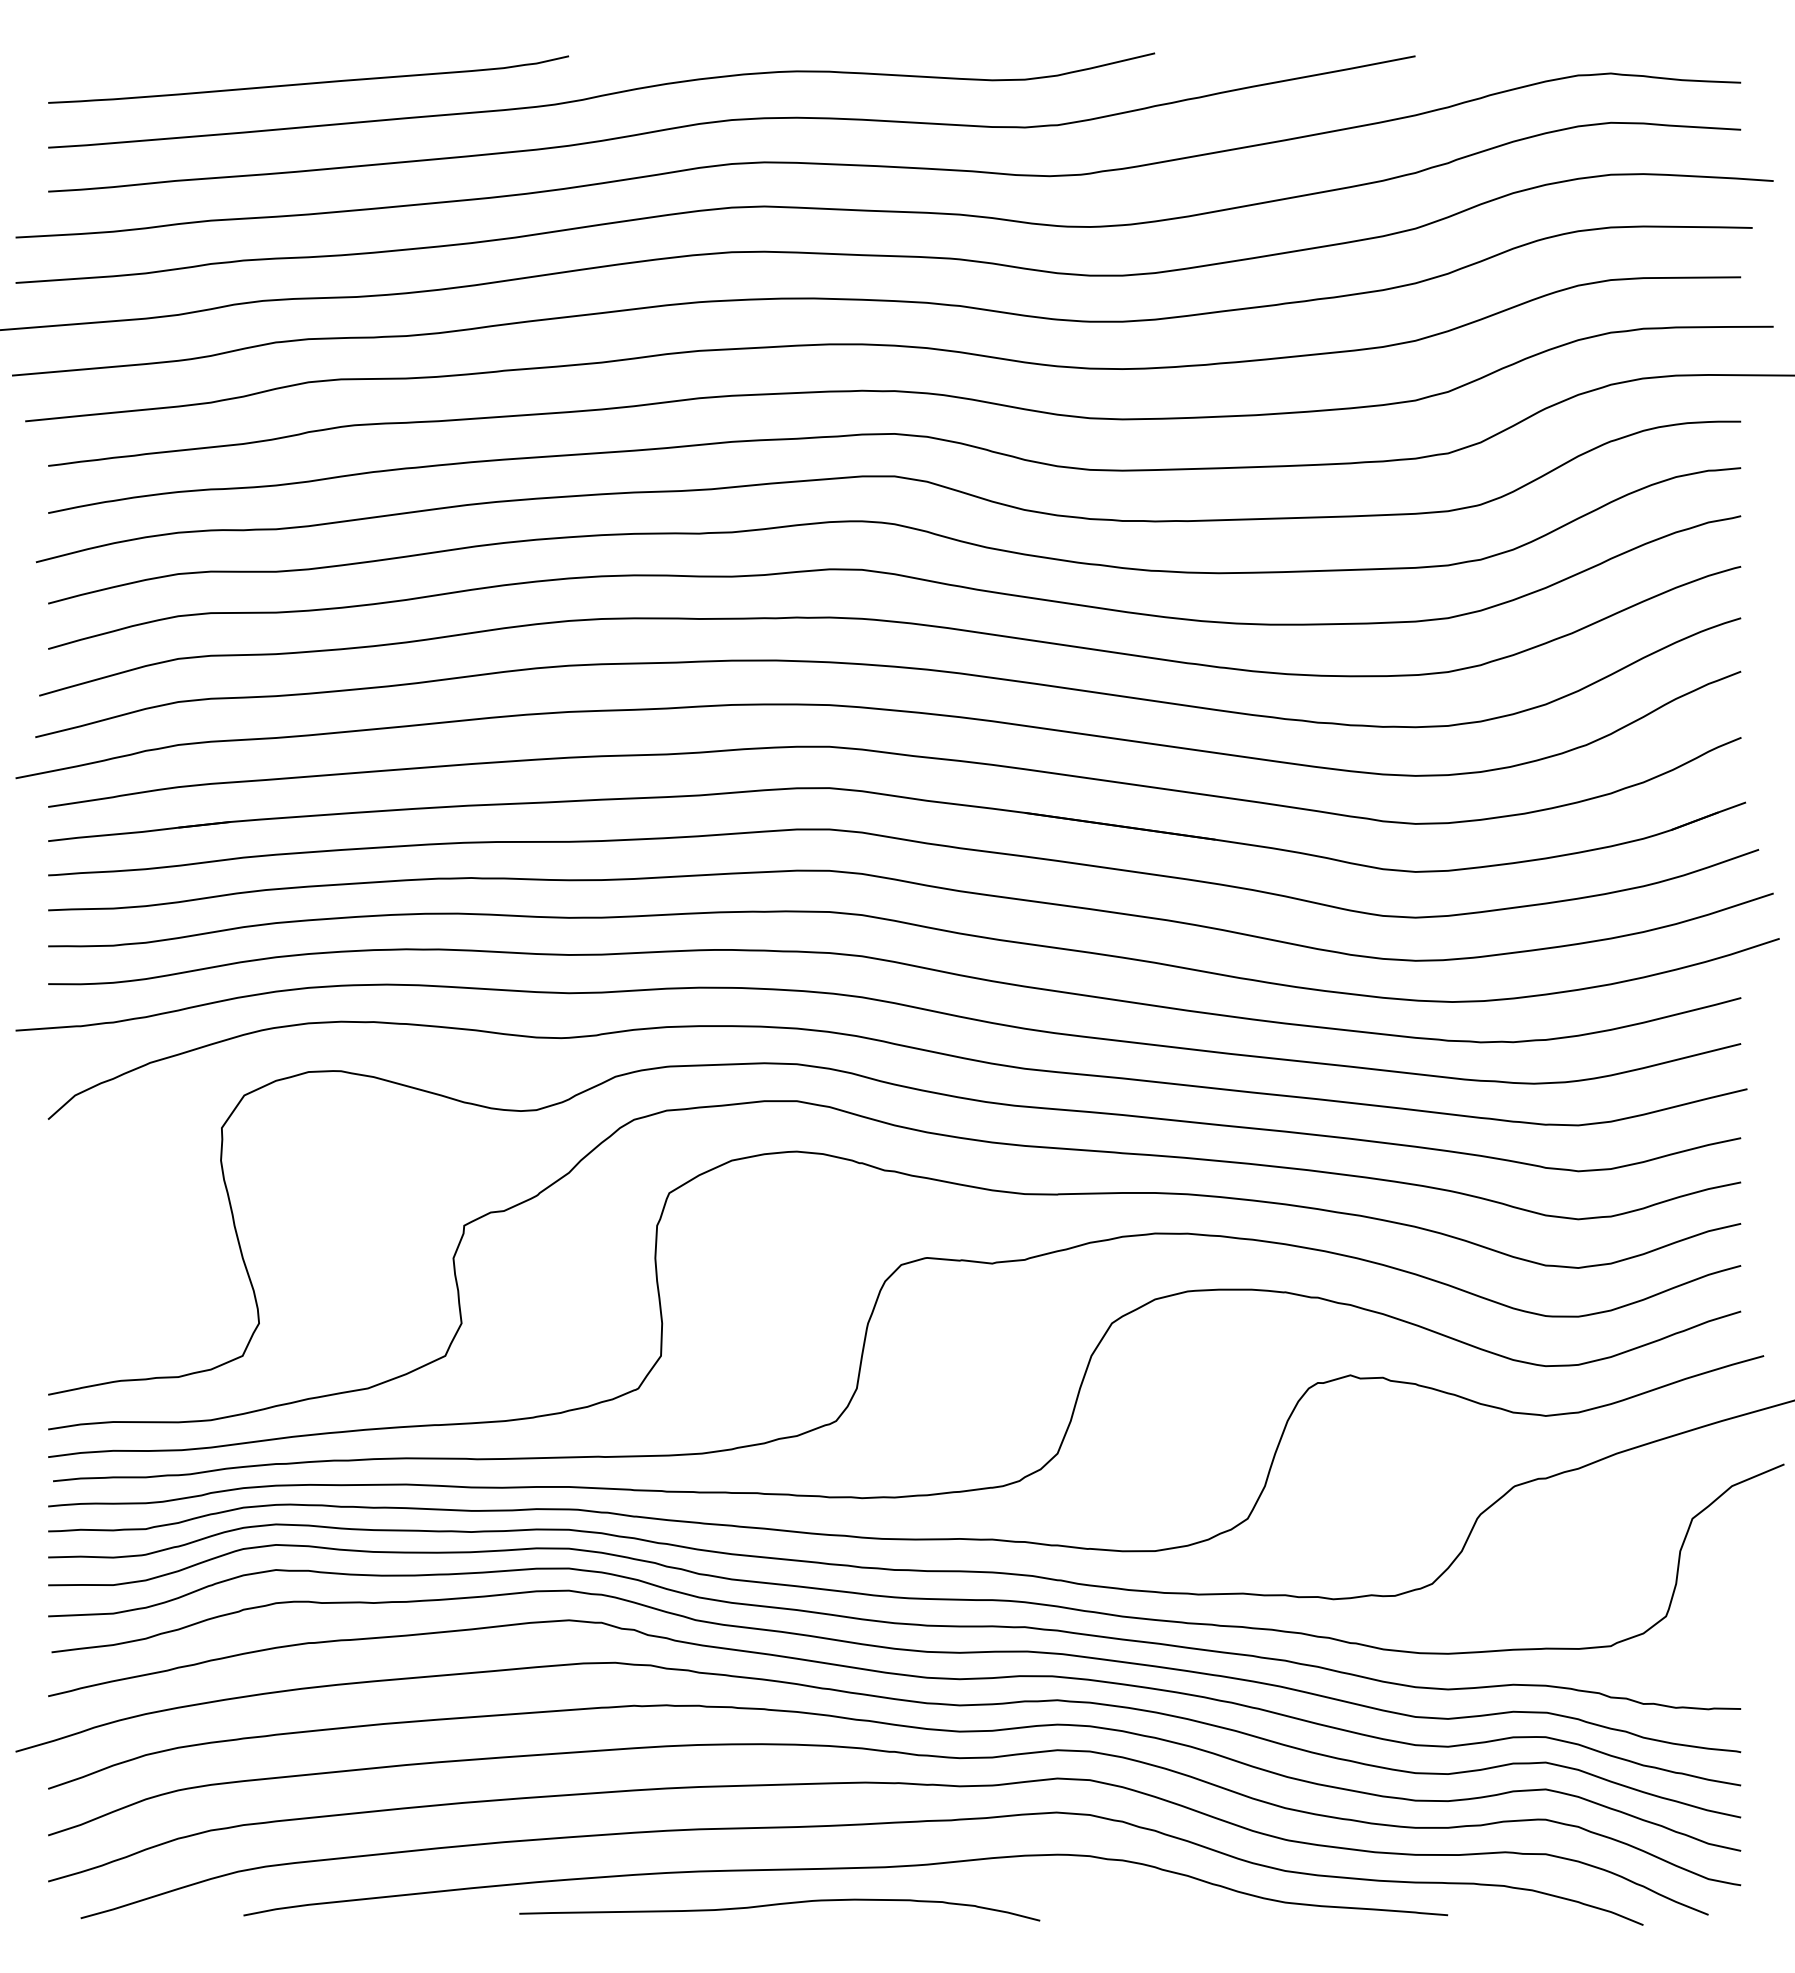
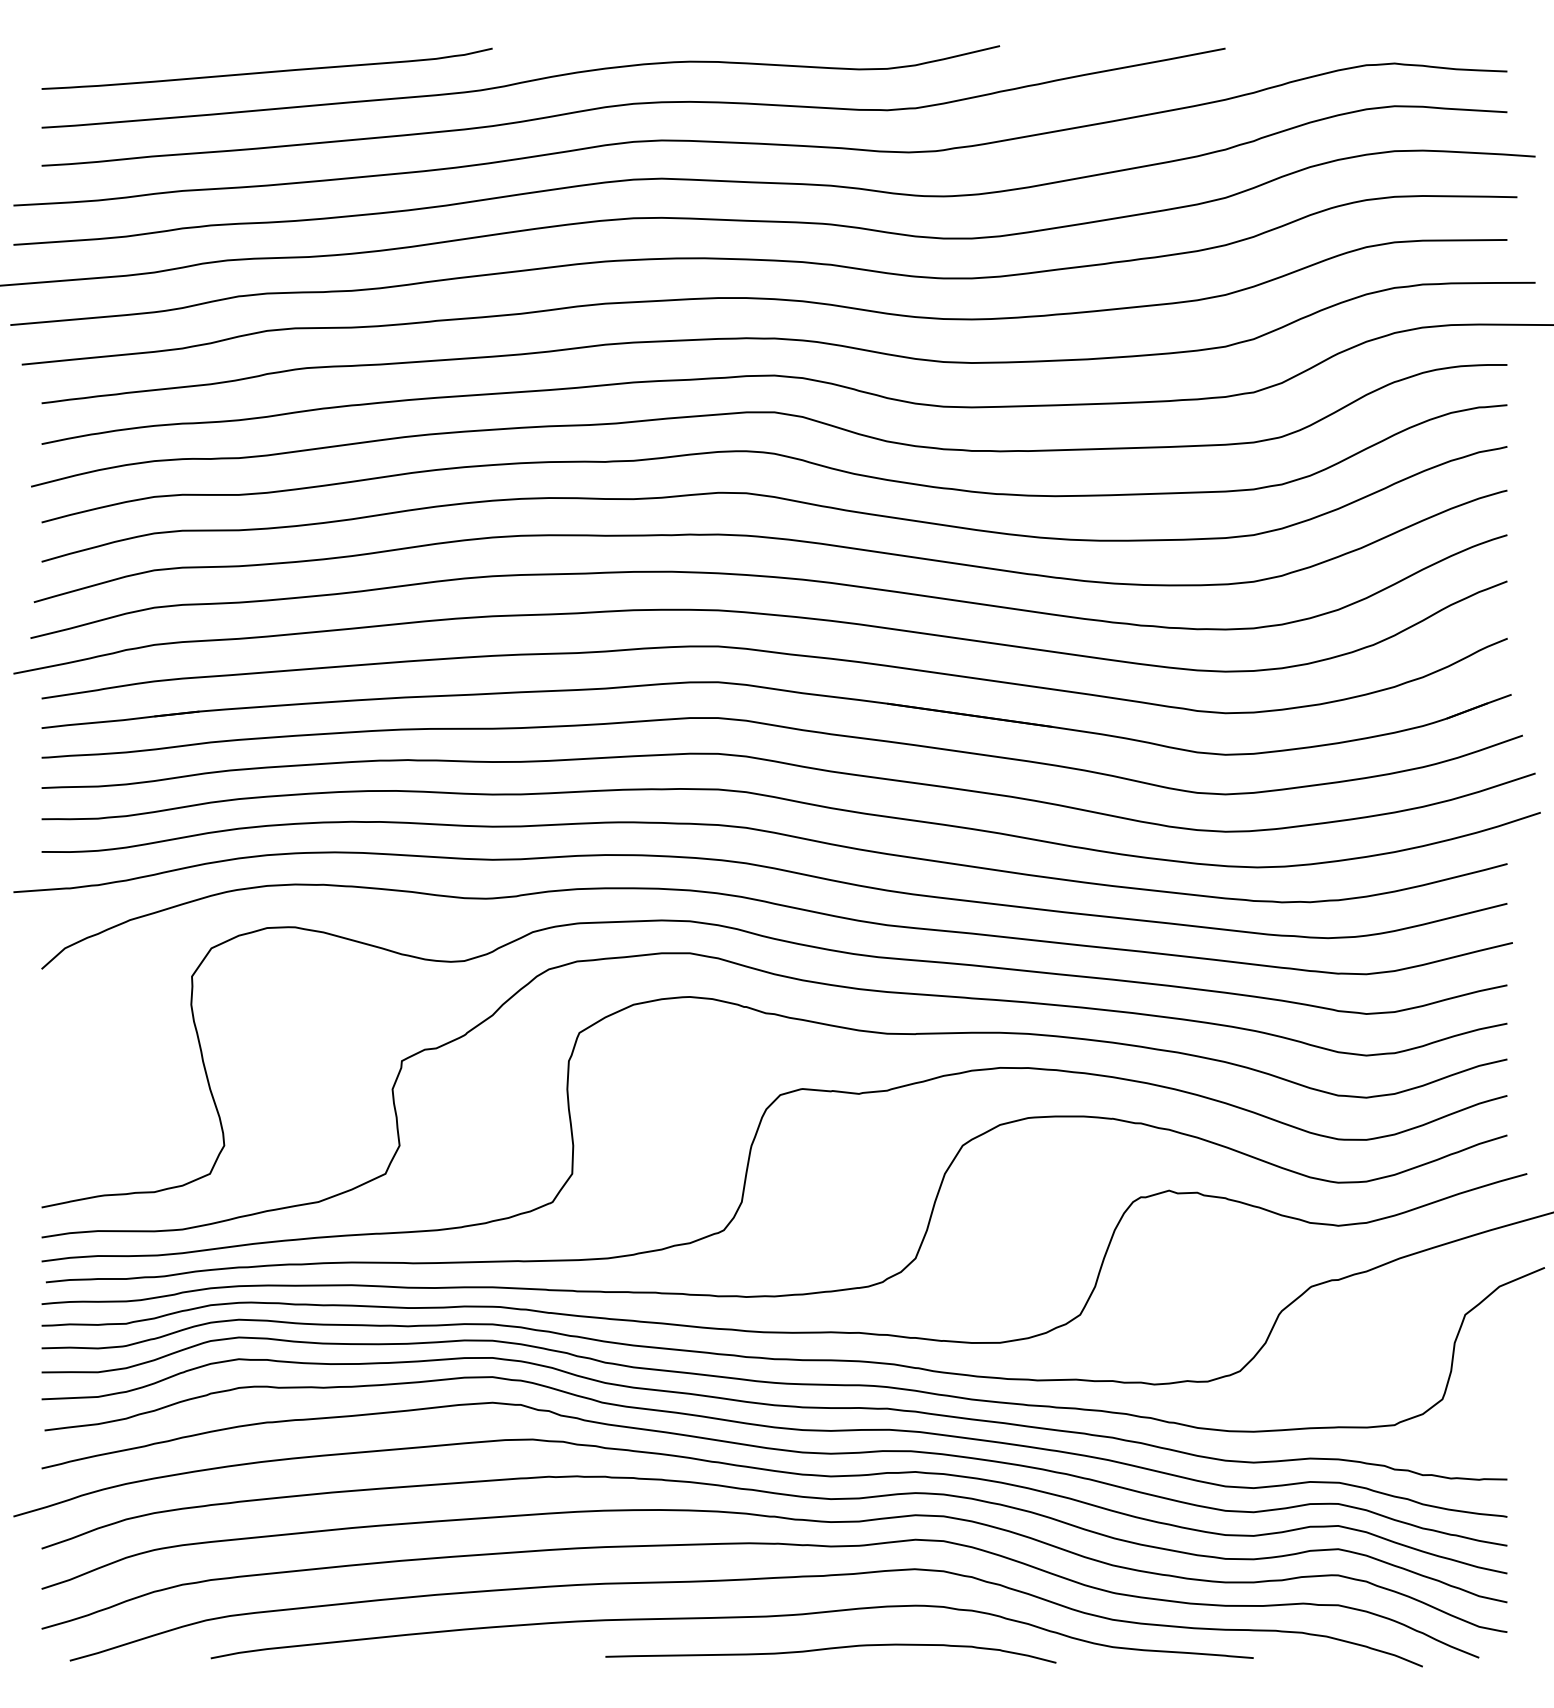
curve: (778, 1905) -> (829, 1649), moved

